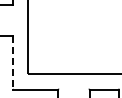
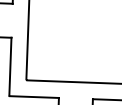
line: (12, 63) -> (9, 67), dashed -> solid

